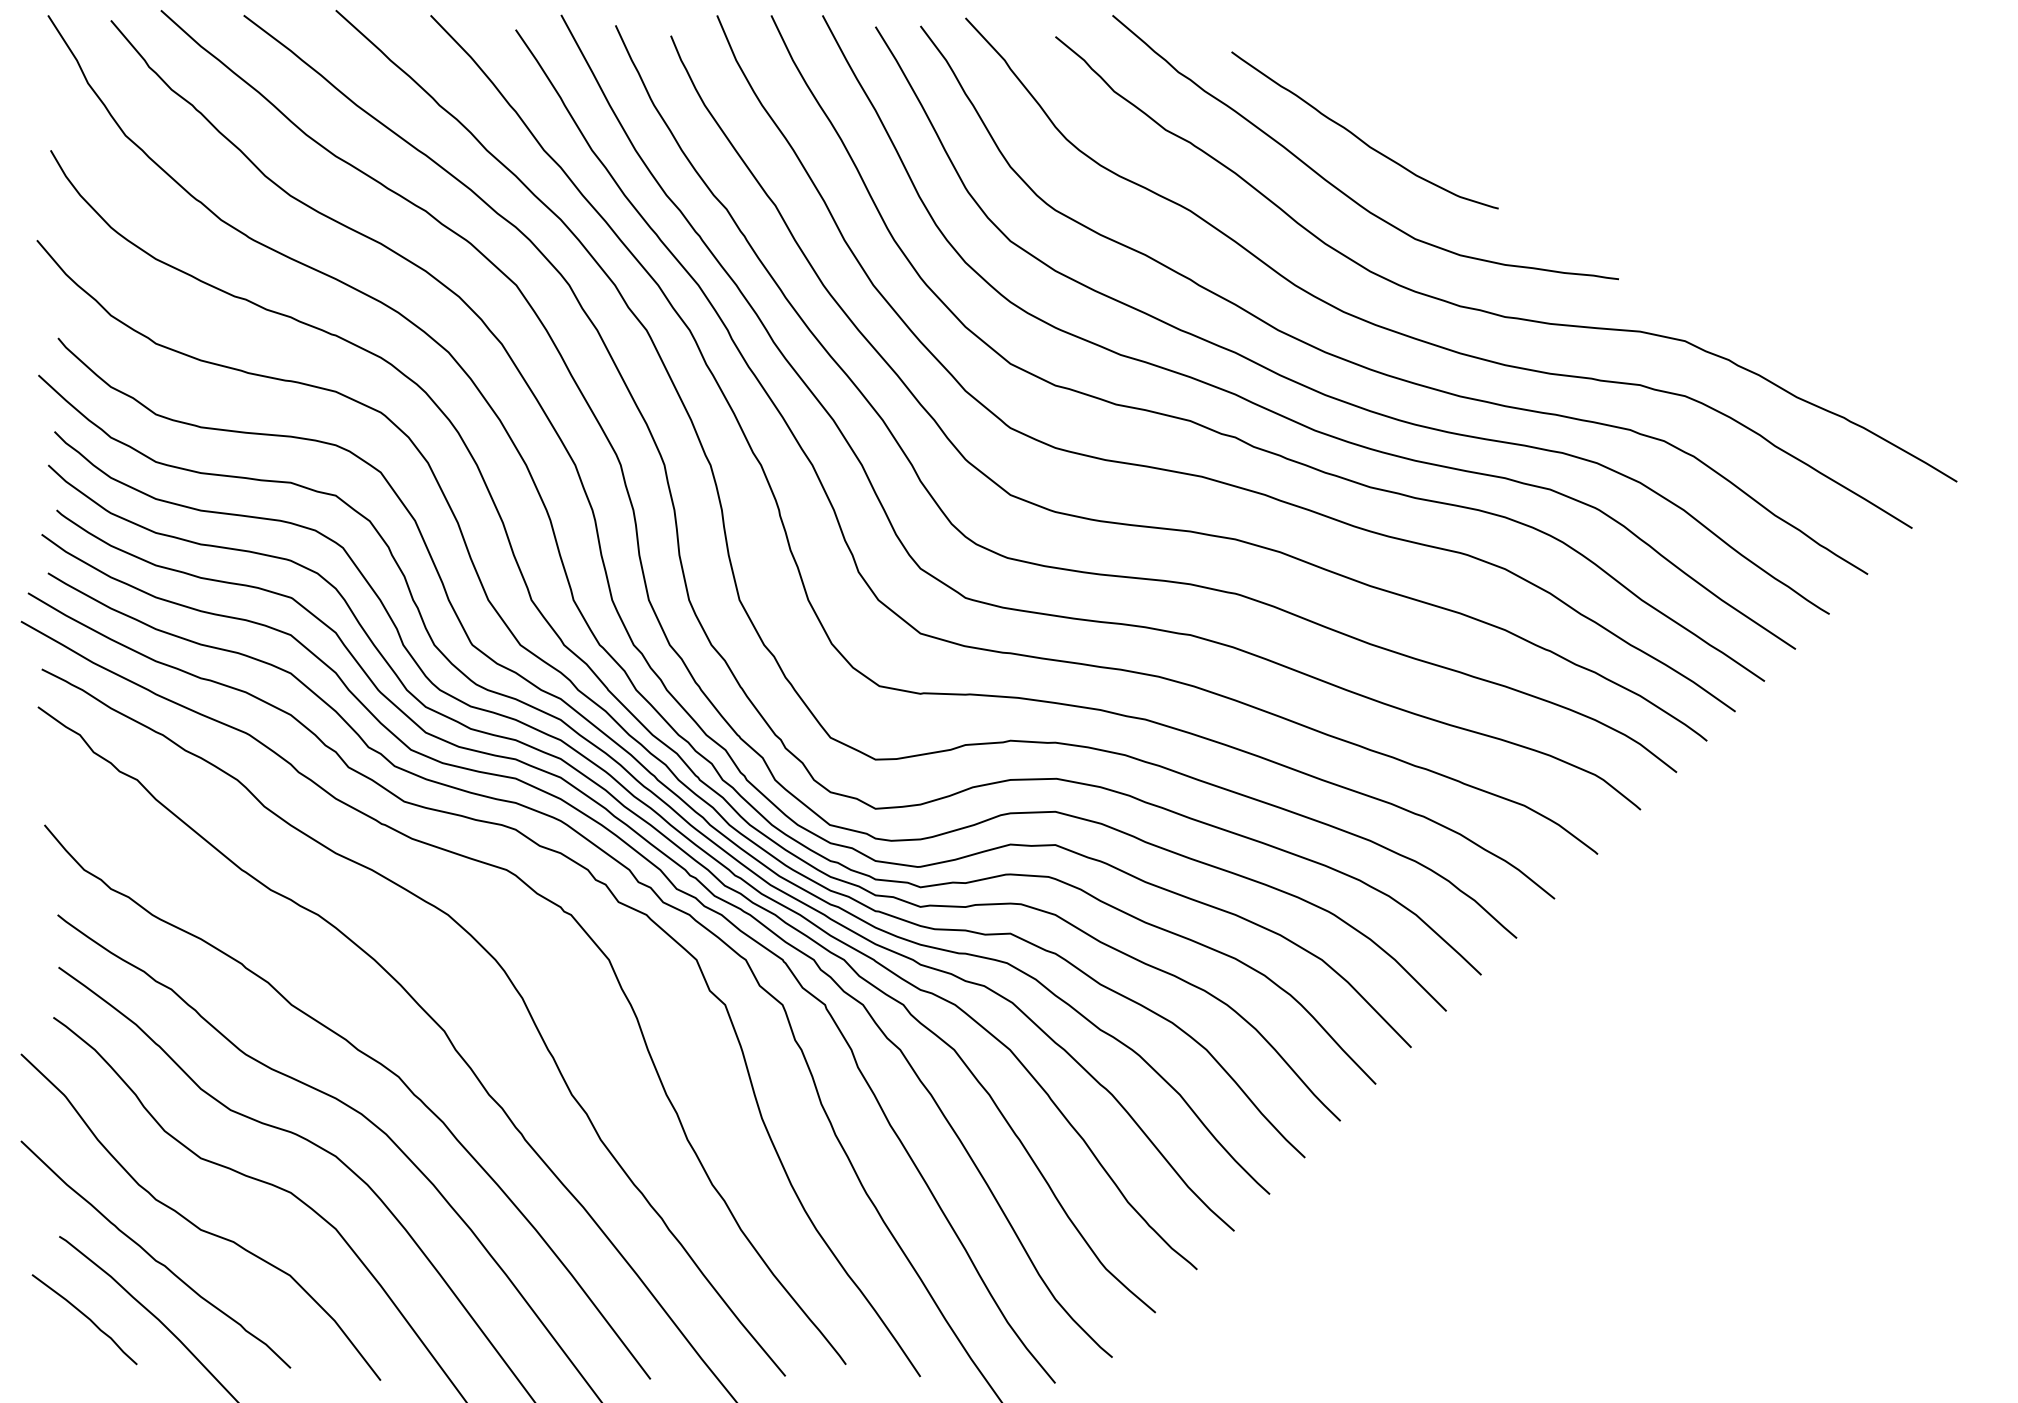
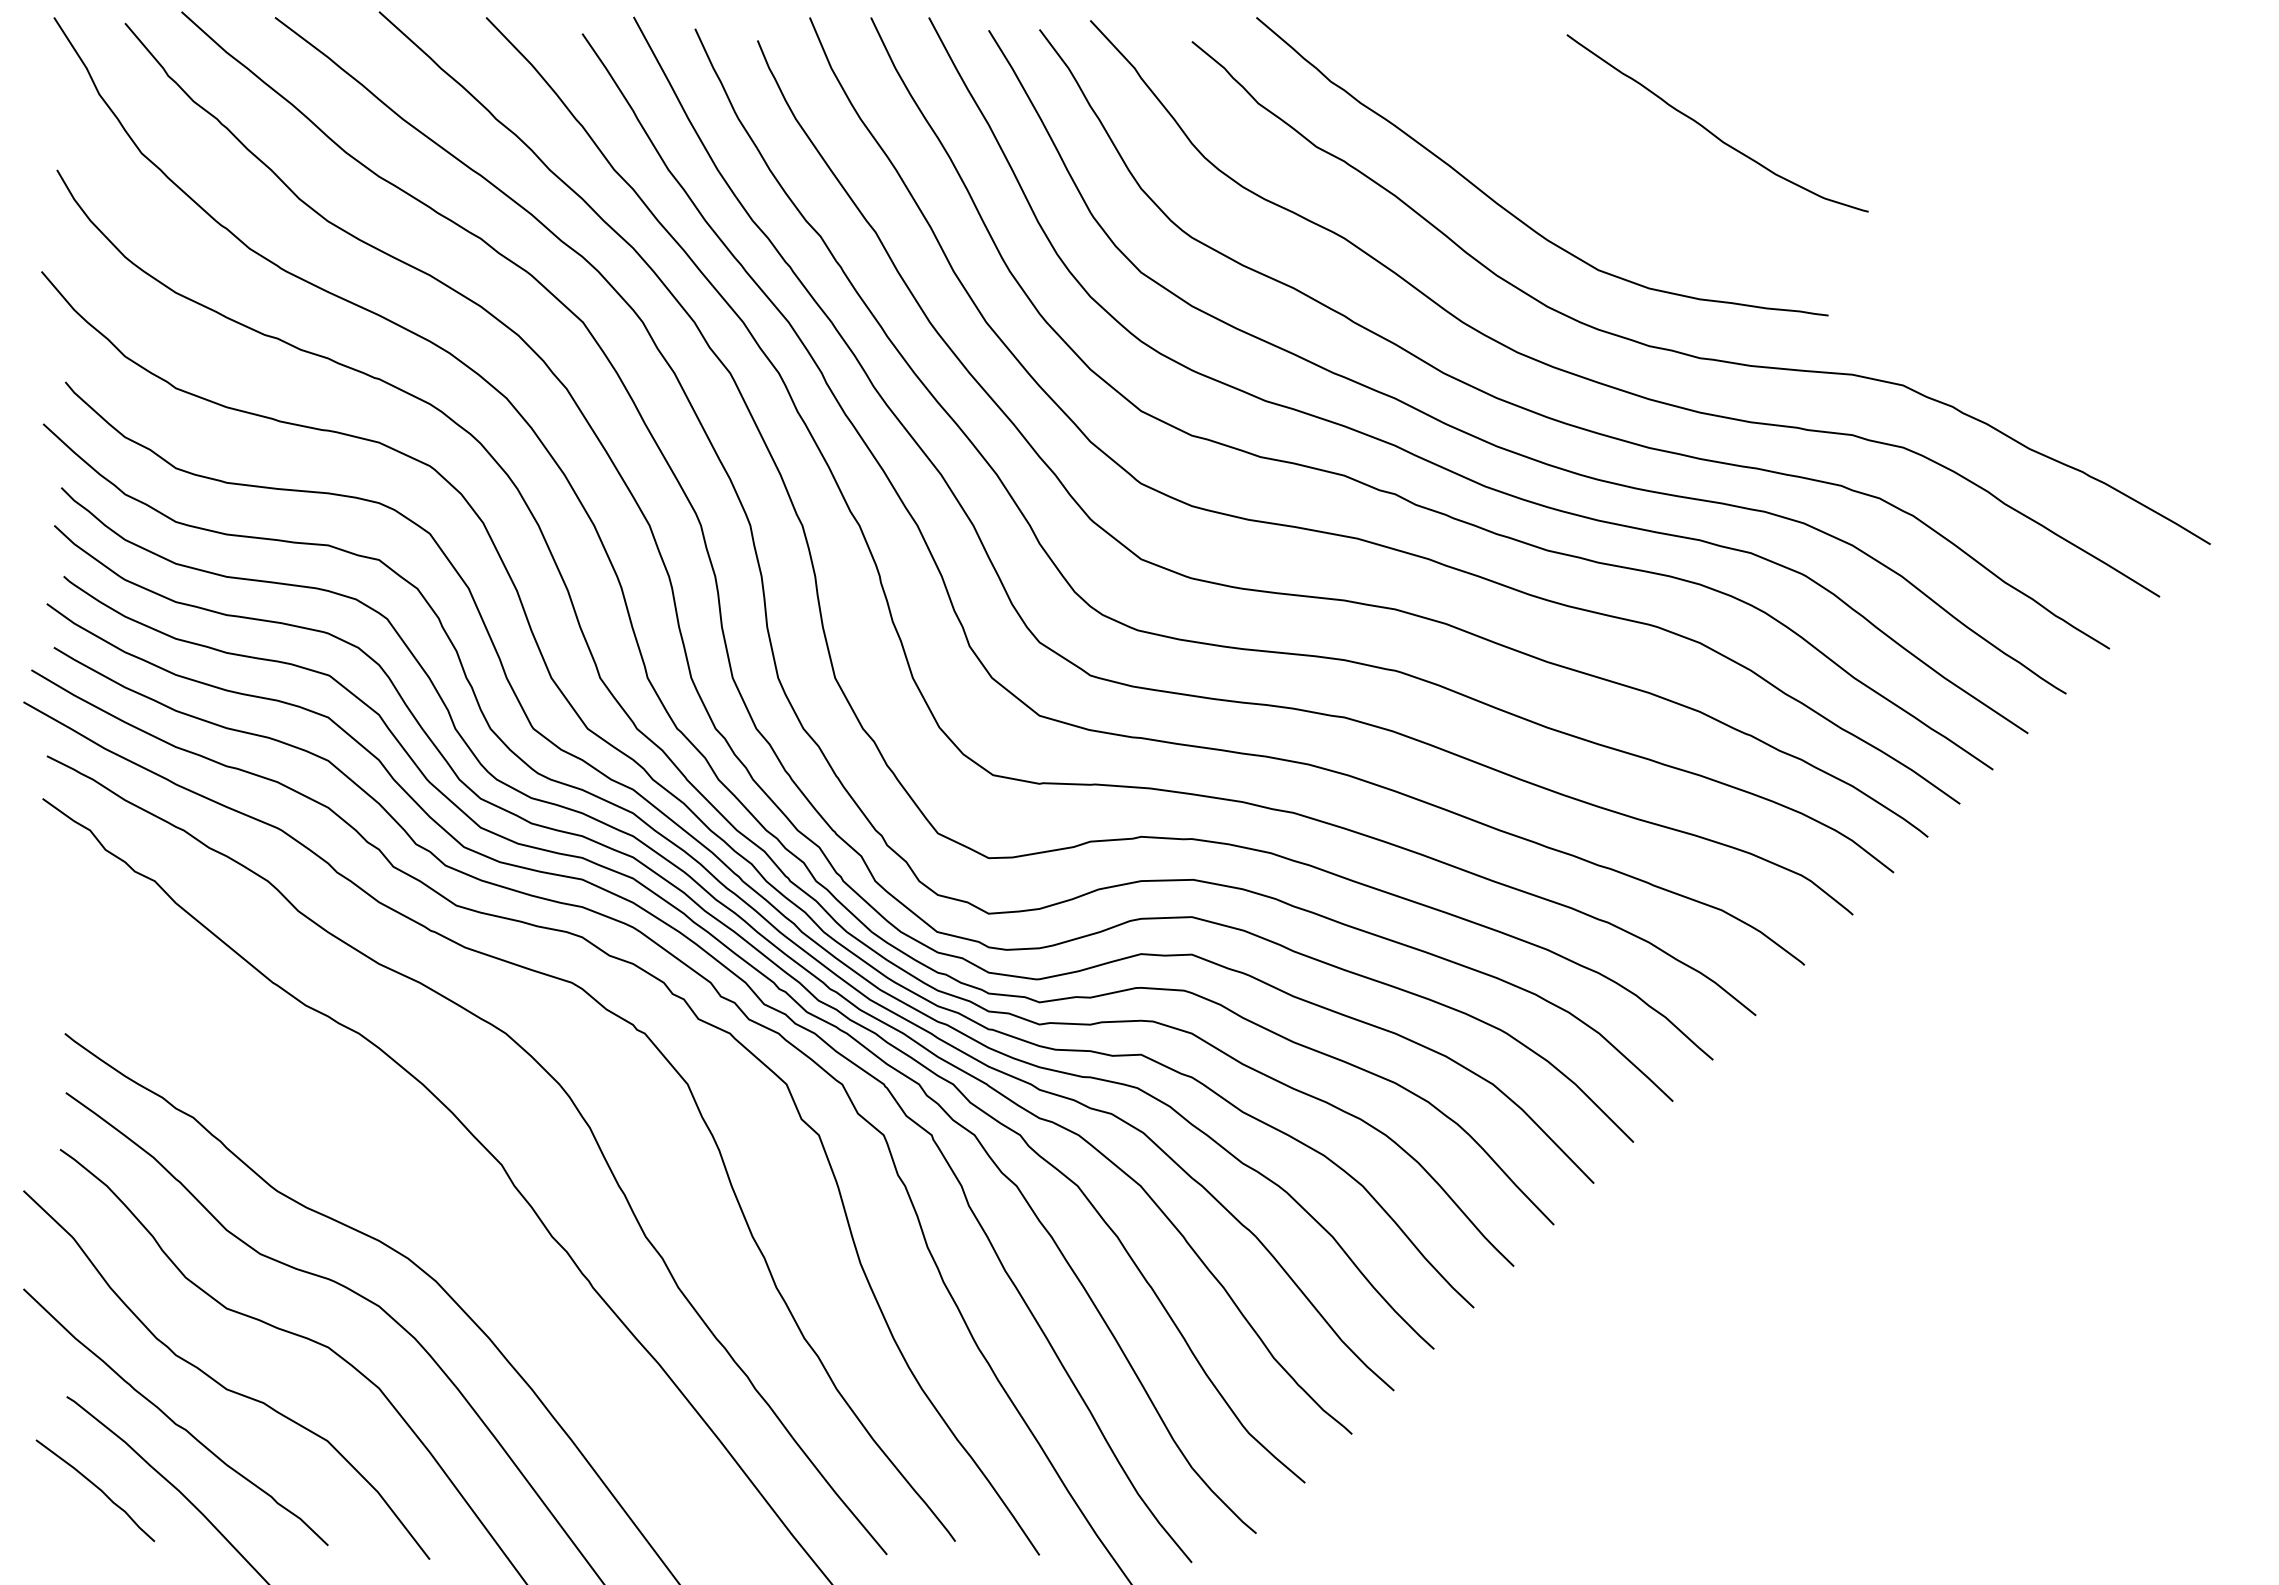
curve: (1360, 138) -> (1712, 132), moved
curve: (372, 1060) -> (420, 1197), removed

